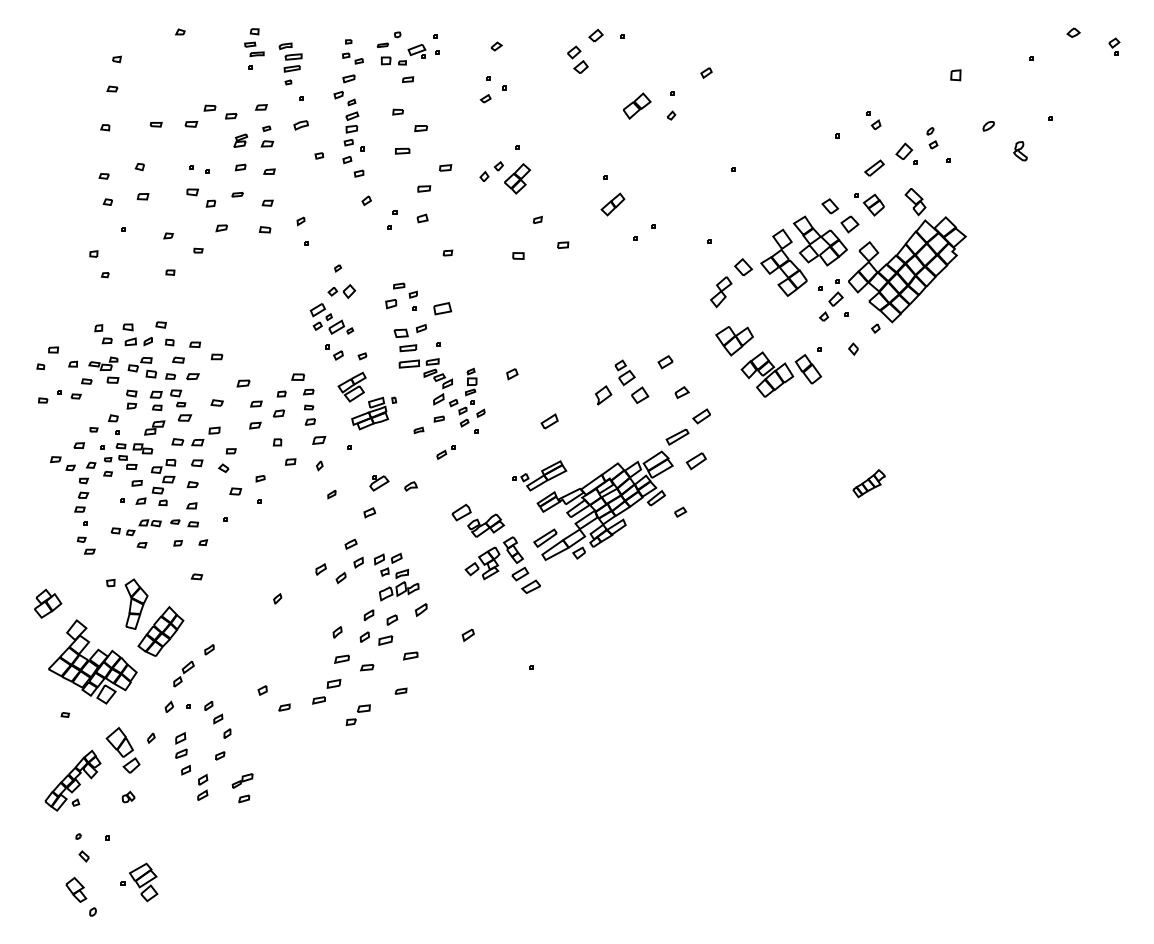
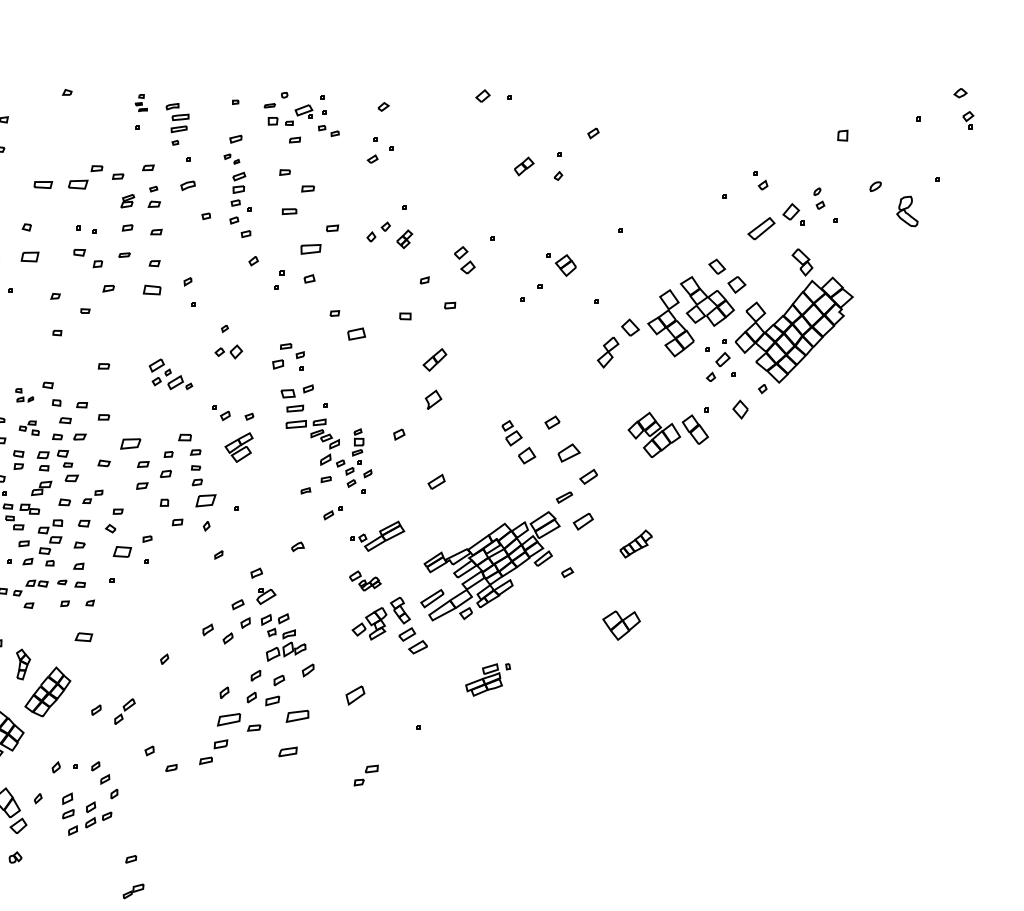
part: (254, 42) -> (141, 102), size x0.6
part: (1114, 46) -> (968, 119), moved
part: (352, 58) -> (328, 130), moved
part: (577, 59) -> (464, 259), moved
part: (344, 98) -> (231, 158), size x0.7
part: (637, 105) -> (524, 165), size x0.7
part: (155, 124) -> (42, 184), size x1.6
part: (191, 124) -> (78, 184), size x1.6
part: (1020, 151) -> (907, 211), size x1.6
part: (874, 167) -> (761, 227), size x1.4
part: (517, 178) -> (404, 238), size x0.6
part: (424, 188) -> (311, 248), size x1.6
part: (142, 196) -> (29, 256), size x1.6
part: (612, 204) -> (434, 359), moved
part: (869, 204) -> (561, 264), moved
part: (264, 229) -> (151, 289), size x1.6
part: (216, 305) -> (103, 365), added
part: (442, 308) -> (356, 333), moved
part: (331, 318) -> (170, 373), moved
part: (137, 334) -> (24, 394), size x0.6
part: (734, 341) -> (621, 625), moved
part: (853, 348) -> (740, 408), size x1.6
part: (142, 367) -> (29, 427), size x0.7
part: (243, 383) -> (130, 443), size x1.6
part: (681, 392) -> (568, 452), size x1.6
part: (603, 395) -> (433, 399), moved
part: (374, 413) -> (488, 679), moved
part: (205, 436) -> (92, 496), size x0.7
part: (677, 436) -> (564, 496), size x0.7
part: (319, 440) -> (206, 500), size x1.6
part: (539, 475) -> (377, 535), moved
part: (379, 483) -> (266, 596), moved
part: (868, 483) -> (635, 543), moved
part: (235, 491) -> (122, 551), size x1.6
part: (478, 520) -> (365, 580), size x0.6
part: (196, 576) -> (83, 636), size x1.6
part: (136, 603) -> (23, 663), size x0.6
part: (467, 635) -> (354, 695), size x1.6
part: (410, 655) -> (297, 715), size x1.6
part: (341, 658) -> (228, 718), size x1.6
part: (183, 674) -> (124, 711), moved
part: (400, 690) -> (287, 750), size x1.6
part: (357, 714) -> (365, 774), moved
part: (242, 780) -> (133, 890), moved
part: (202, 786) -> (90, 813), moved

